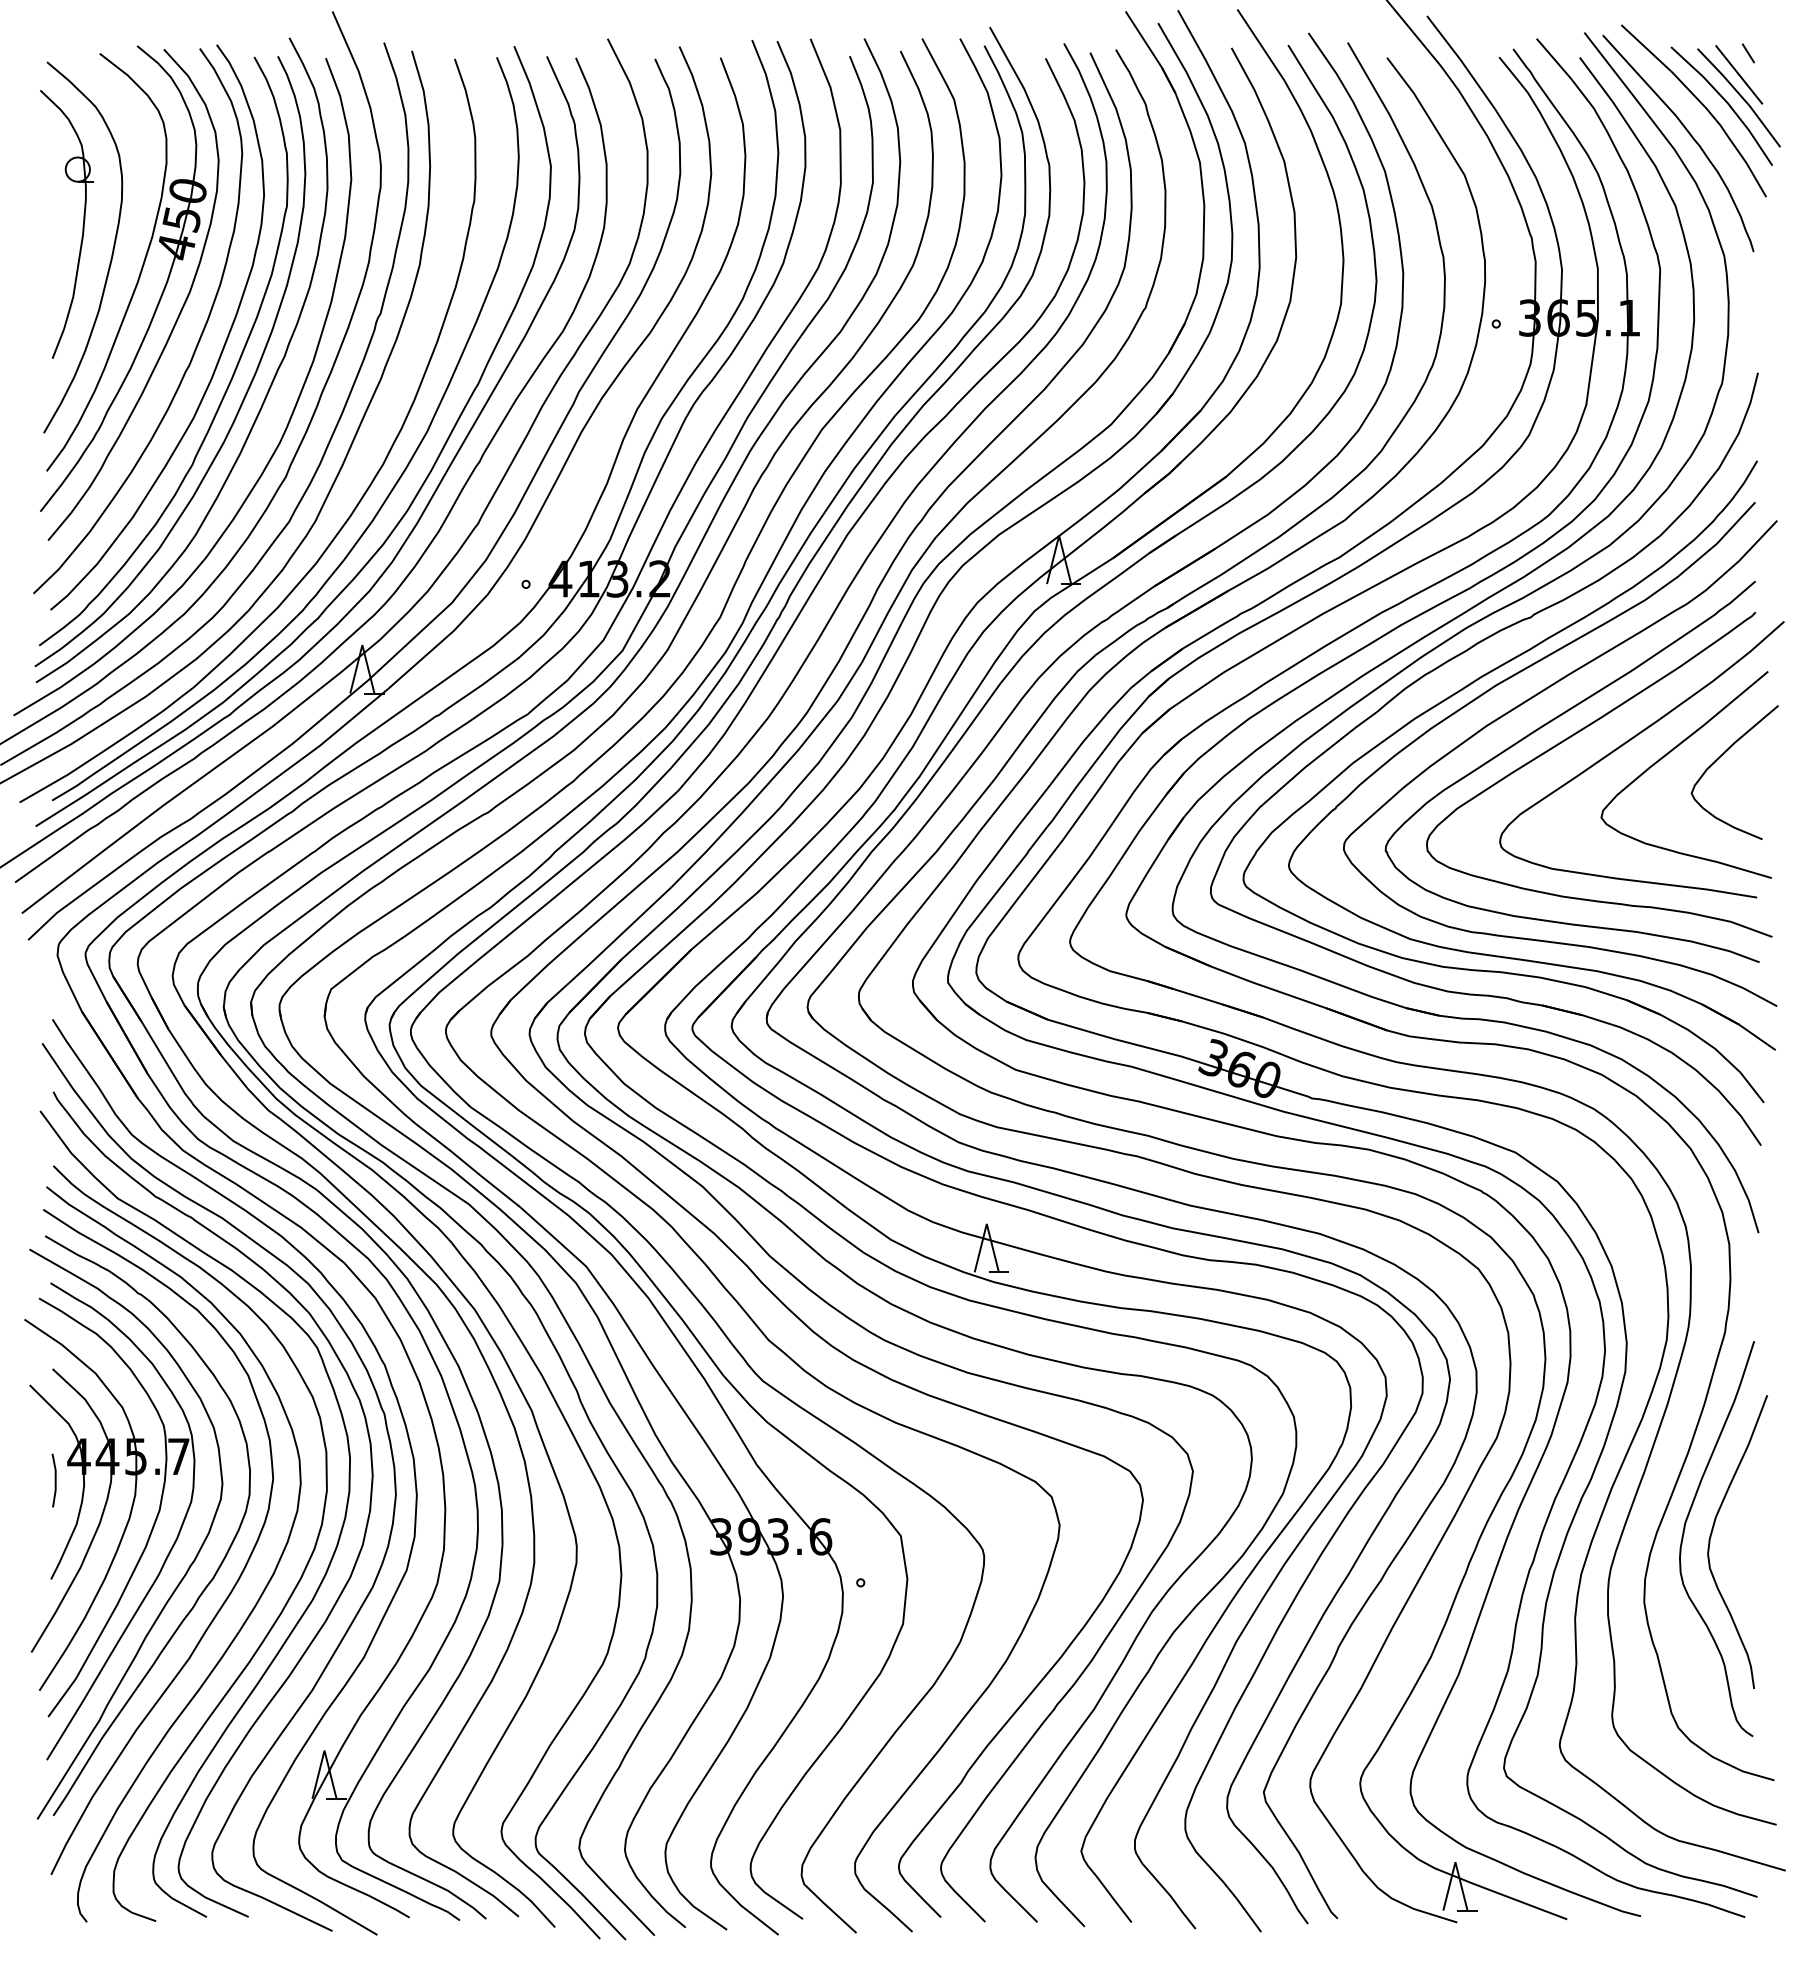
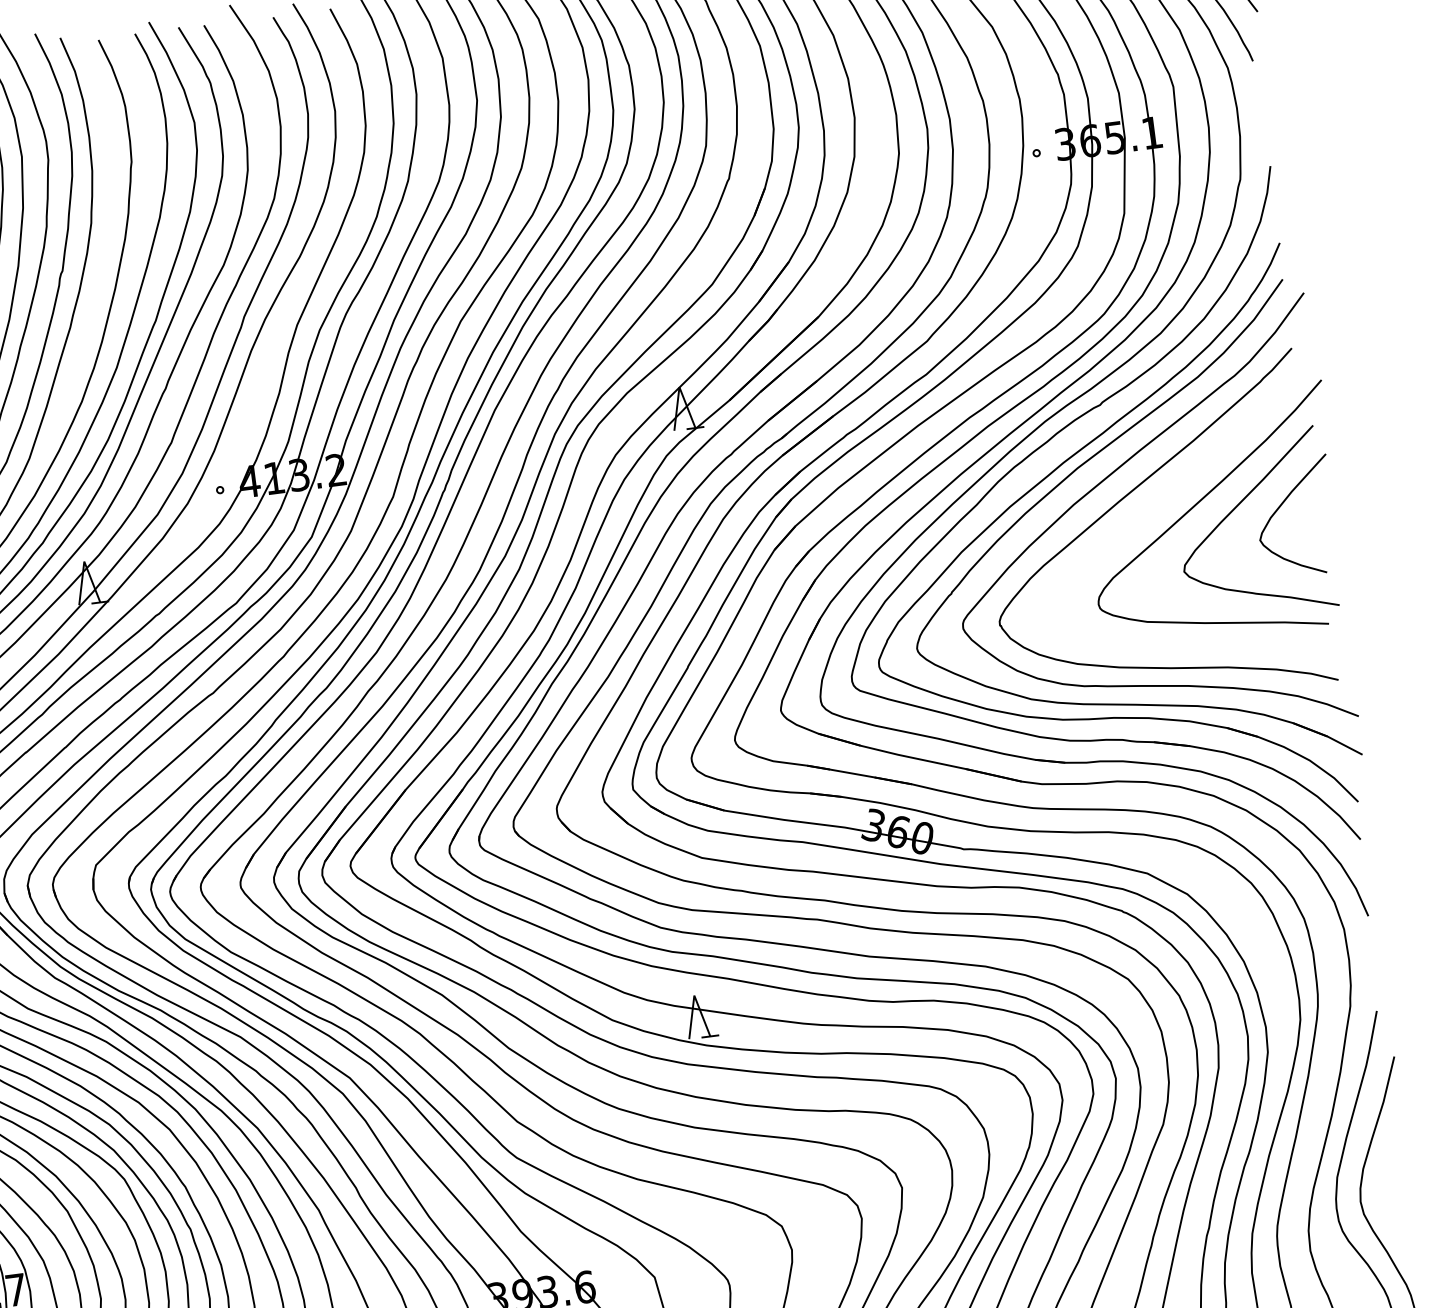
curve: (1576, 734) -> (1153, 502), removed

